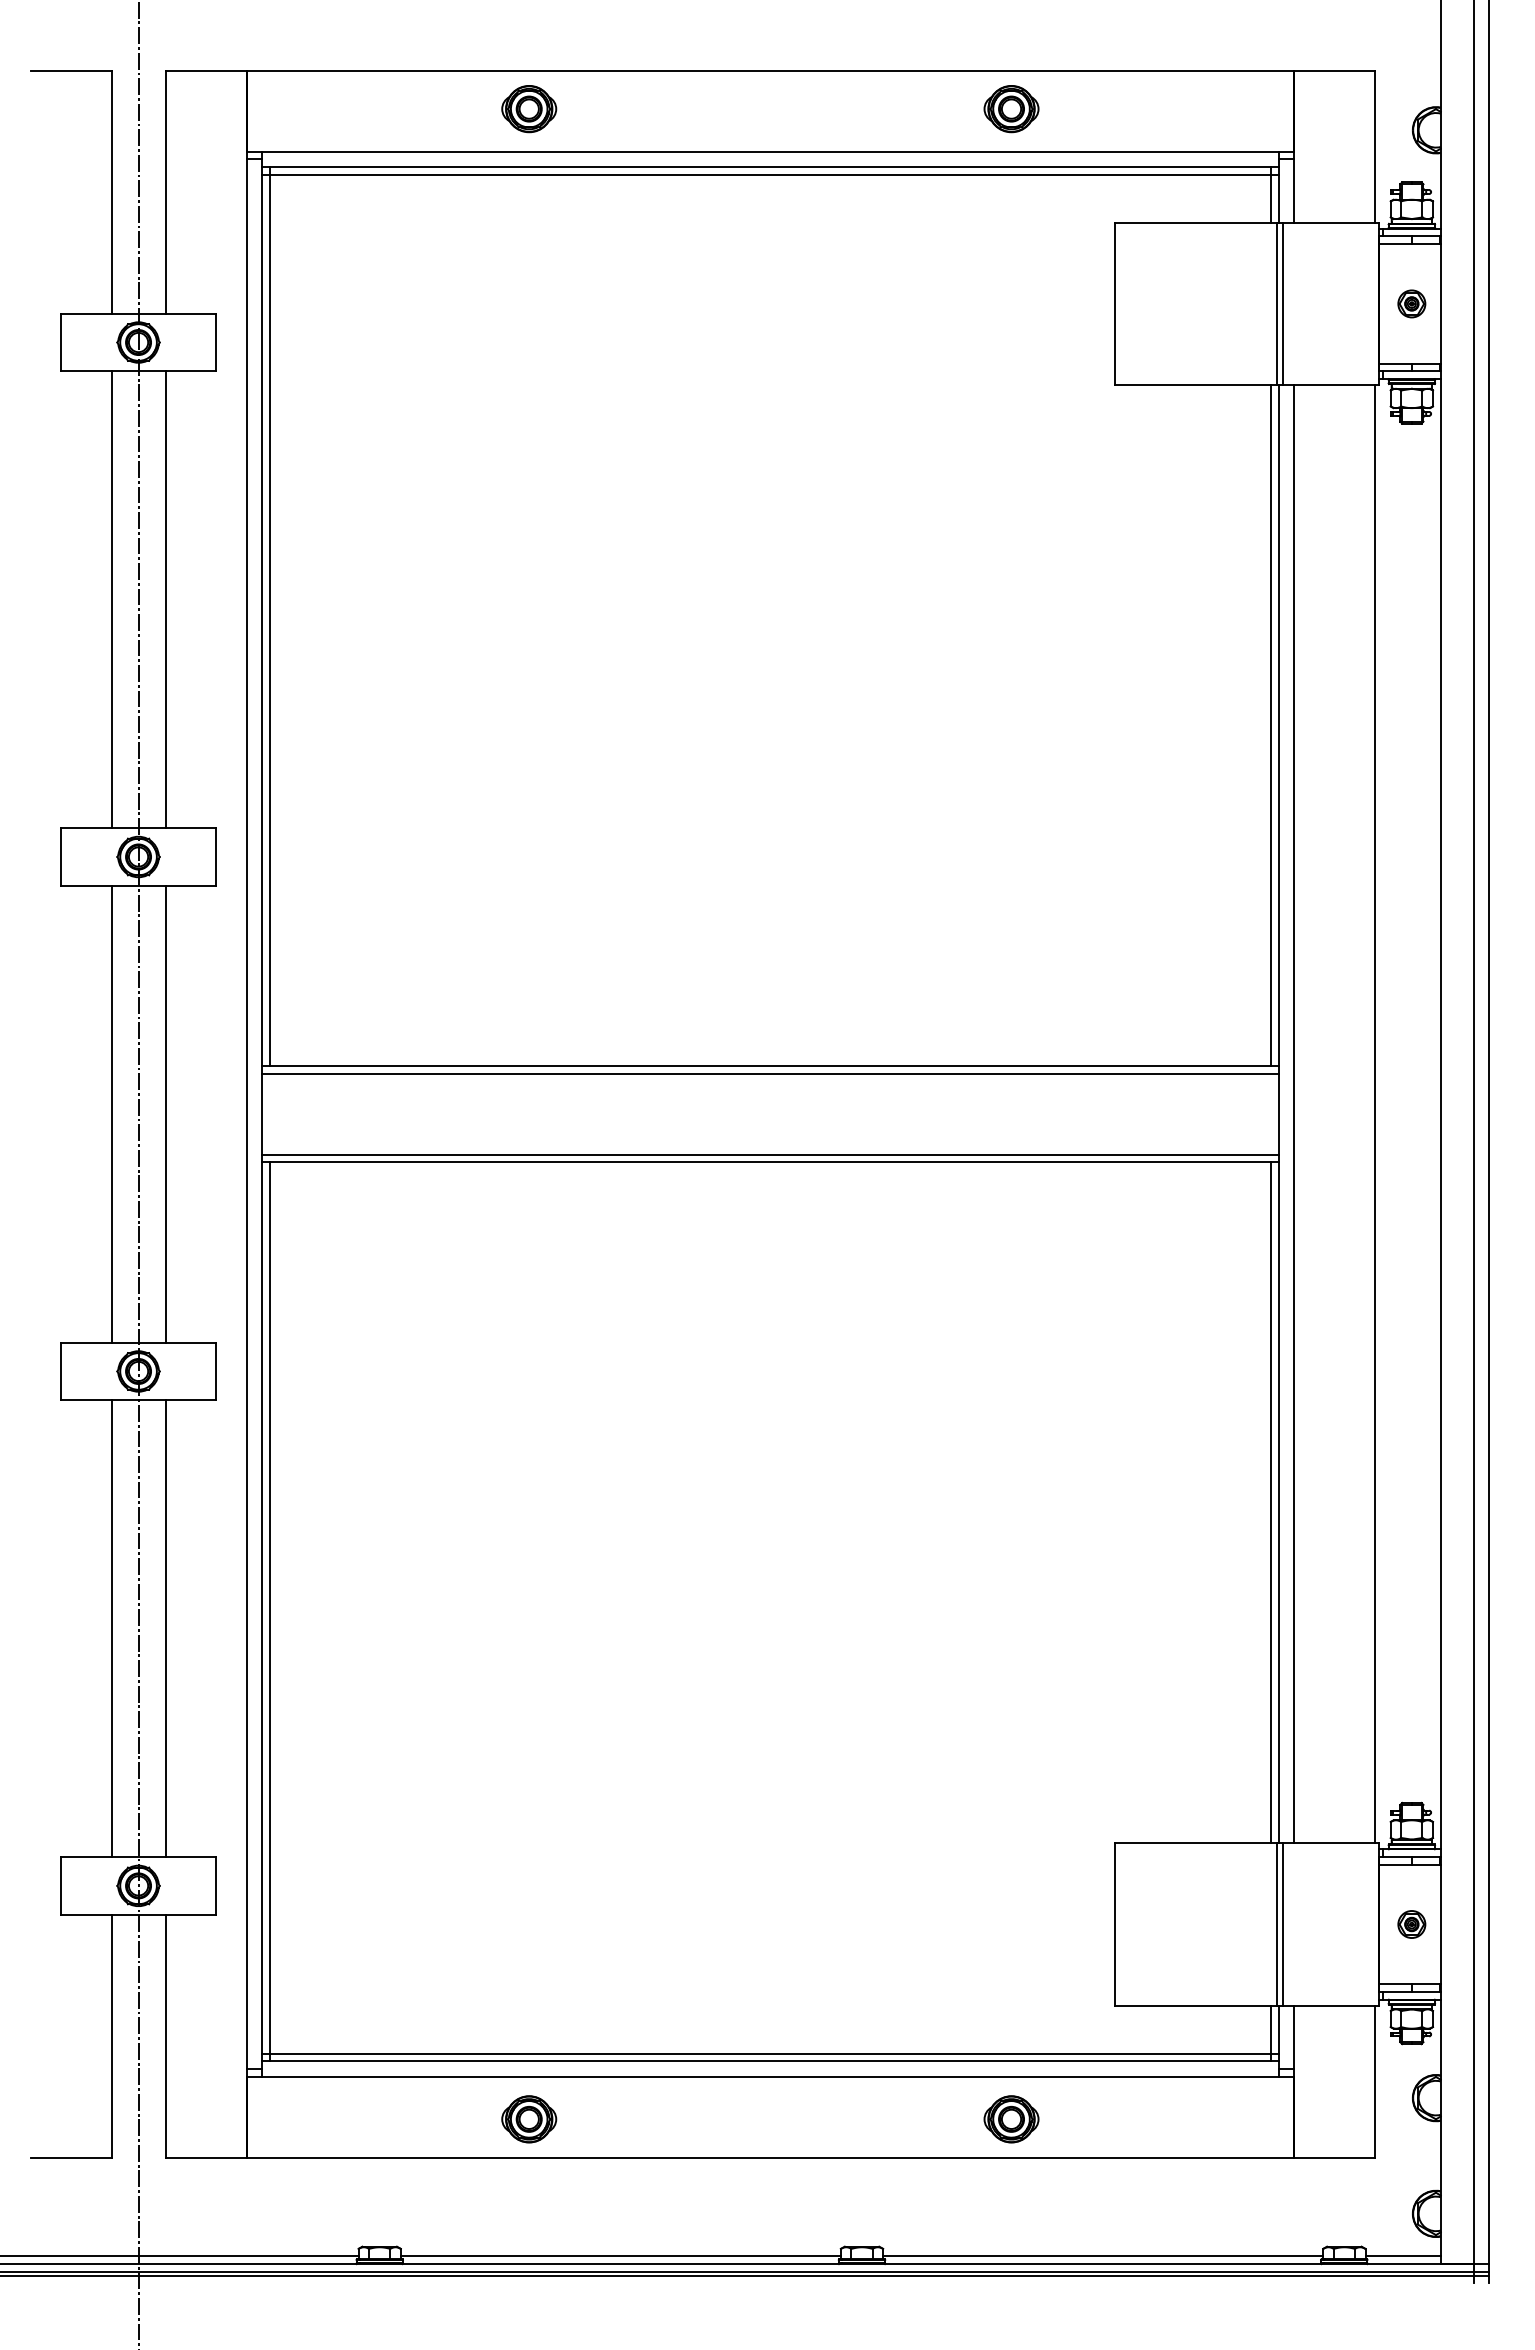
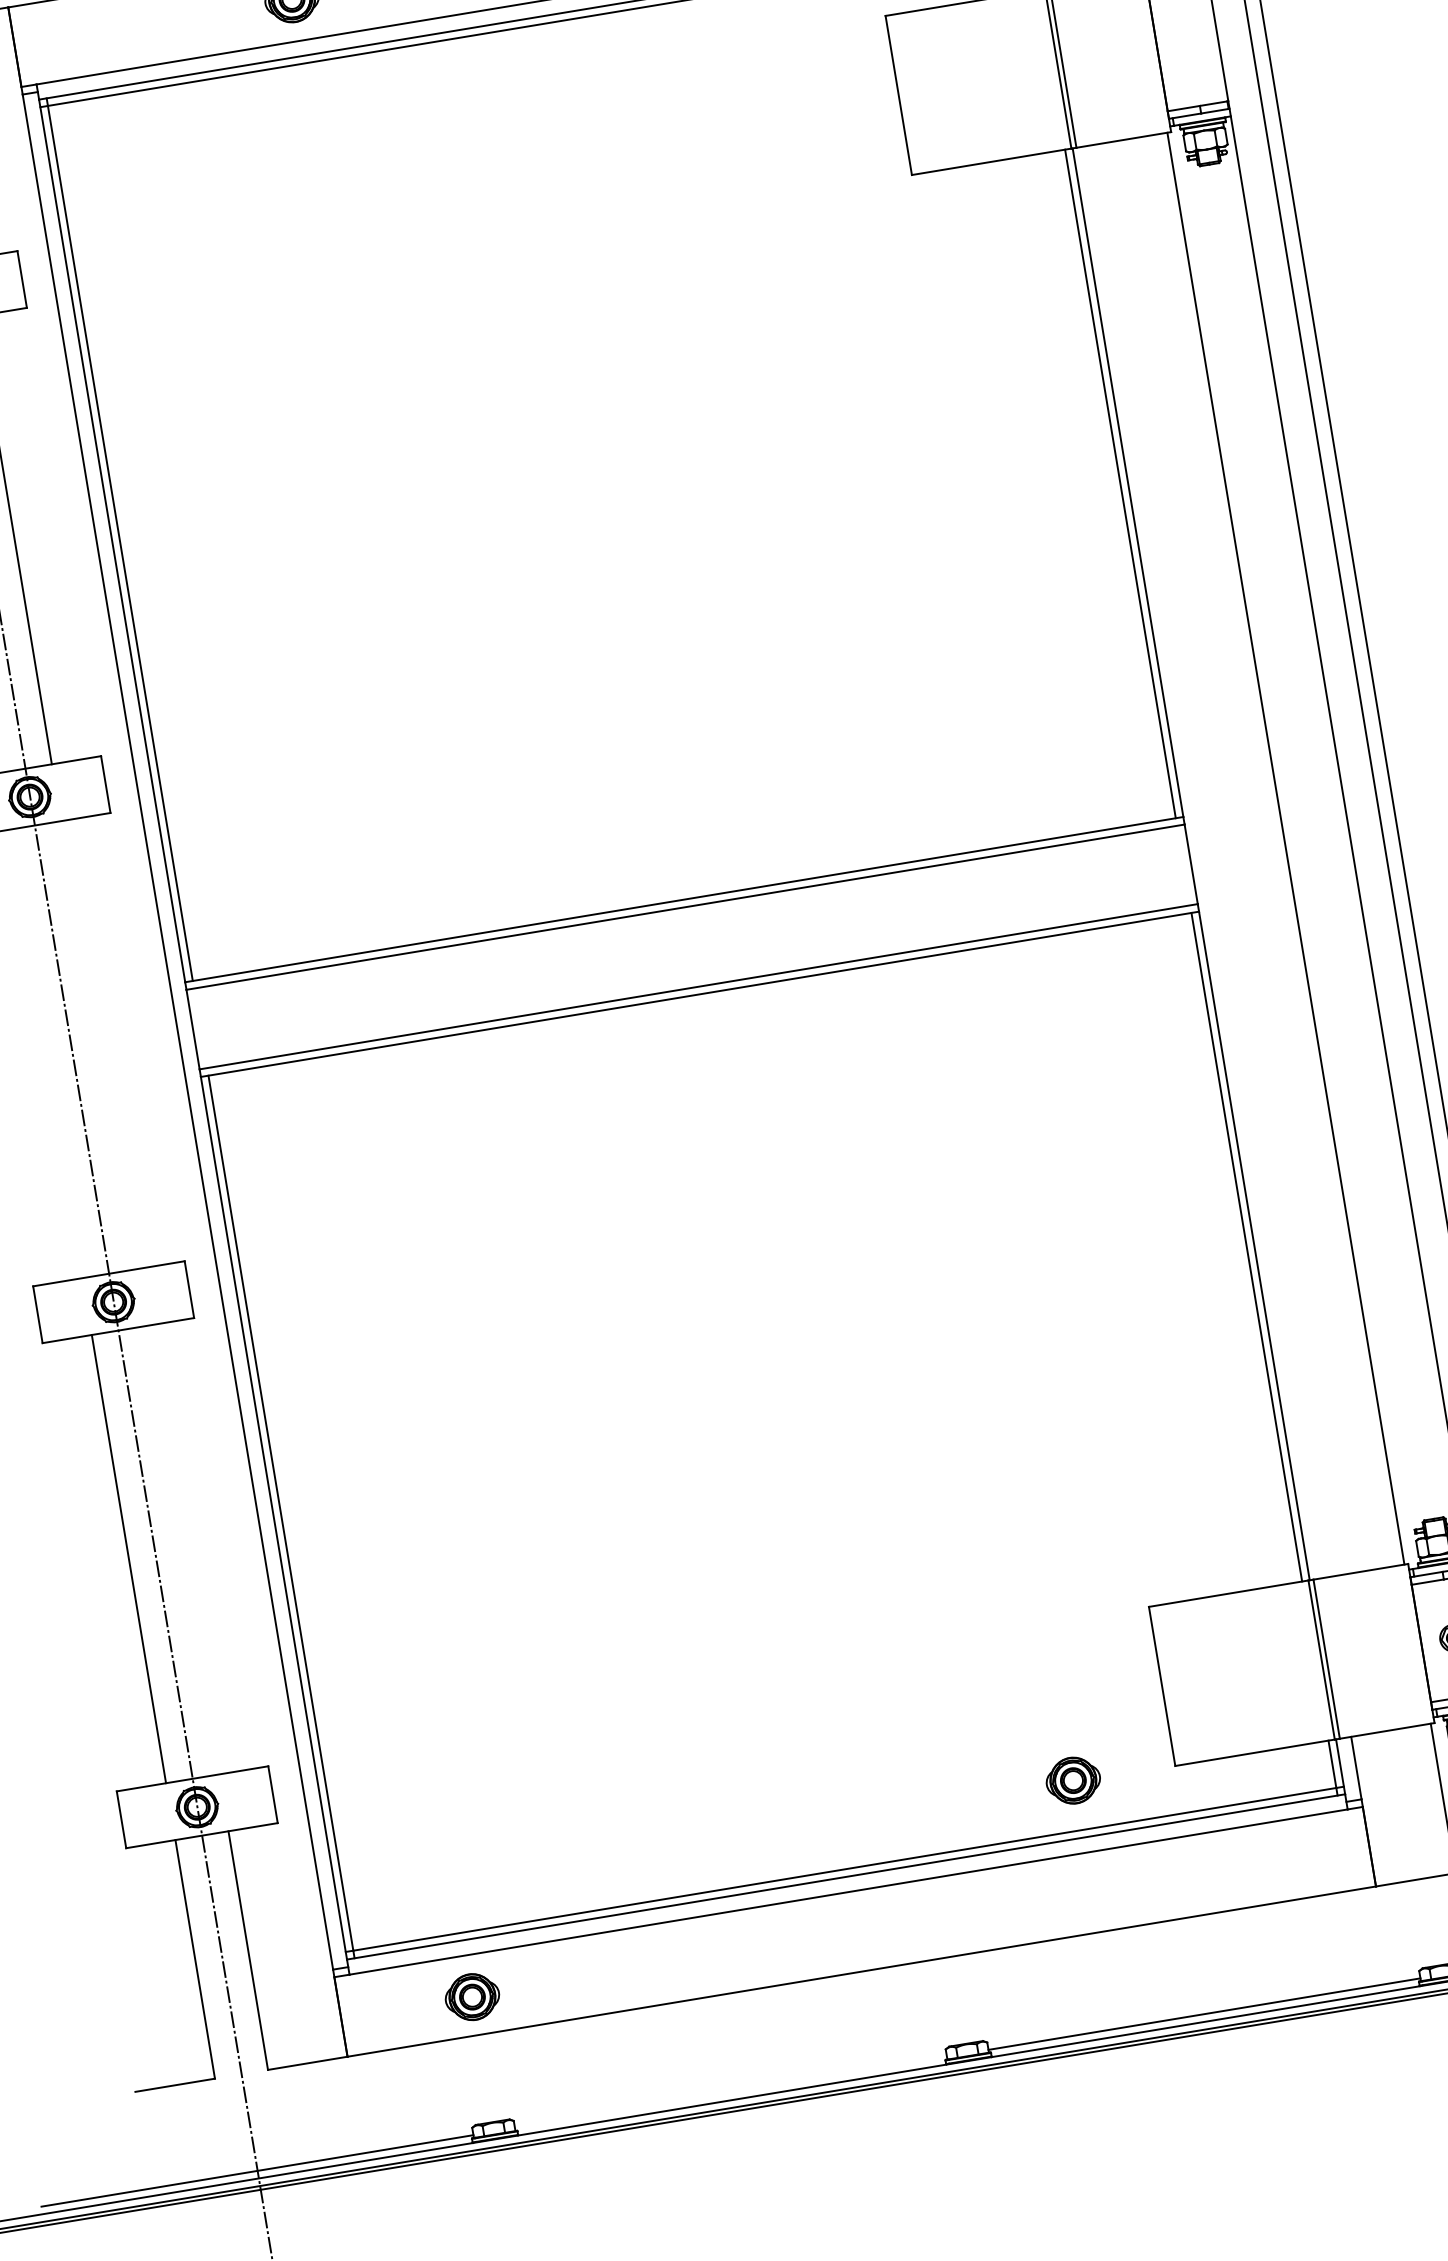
part: (1411, 303) -> (1189, 46), removed
line: (111, 1113) -> (45, 1053), removed
line: (165, 1113) -> (98, 1044), removed
line: (1294, 1113) -> (1206, 861), removed
line: (165, 1628) -> (181, 1550), removed
part: (529, 2119) -> (472, 1997), moved
part: (1011, 2119) -> (1073, 1780), moved
line: (620, 2256) -> (730, 2092), removed

